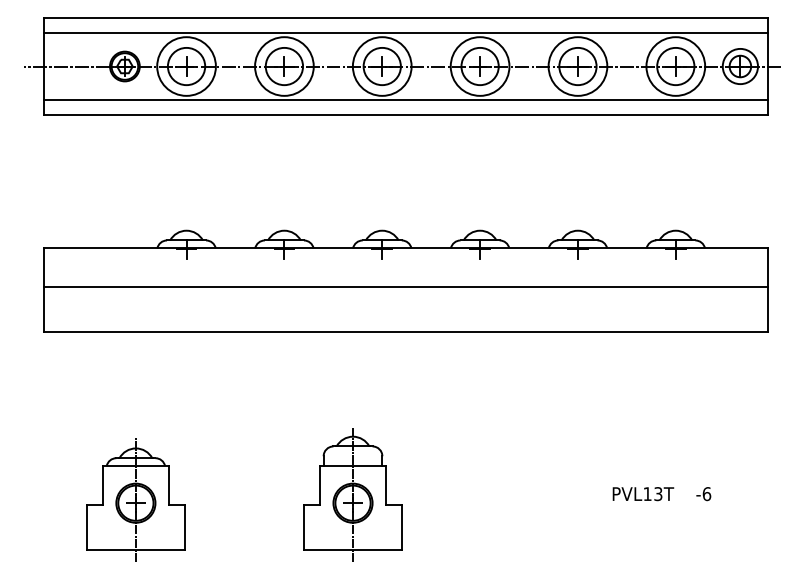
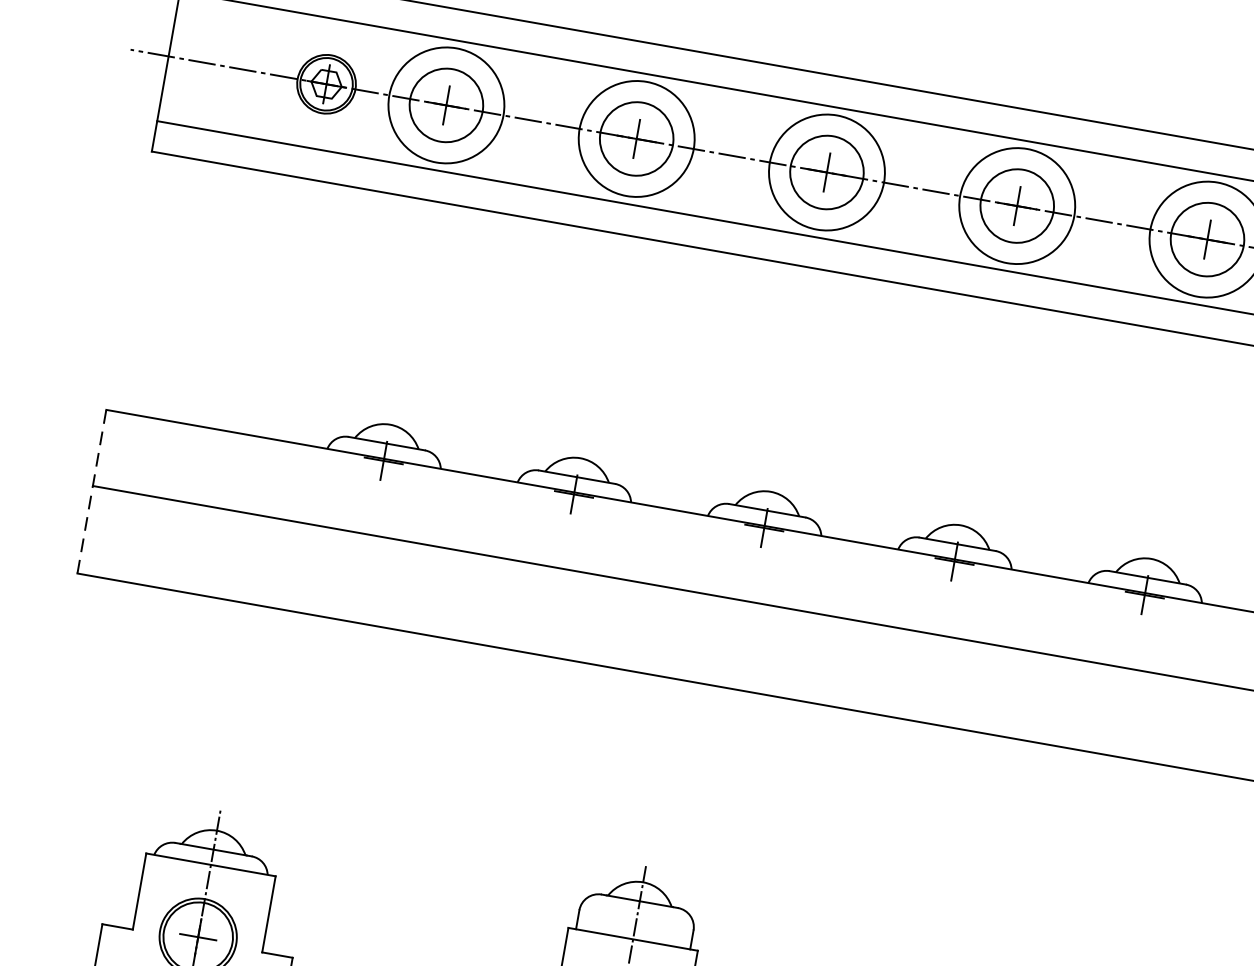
line: (43, 289) -> (91, 489), solid -> dashed

